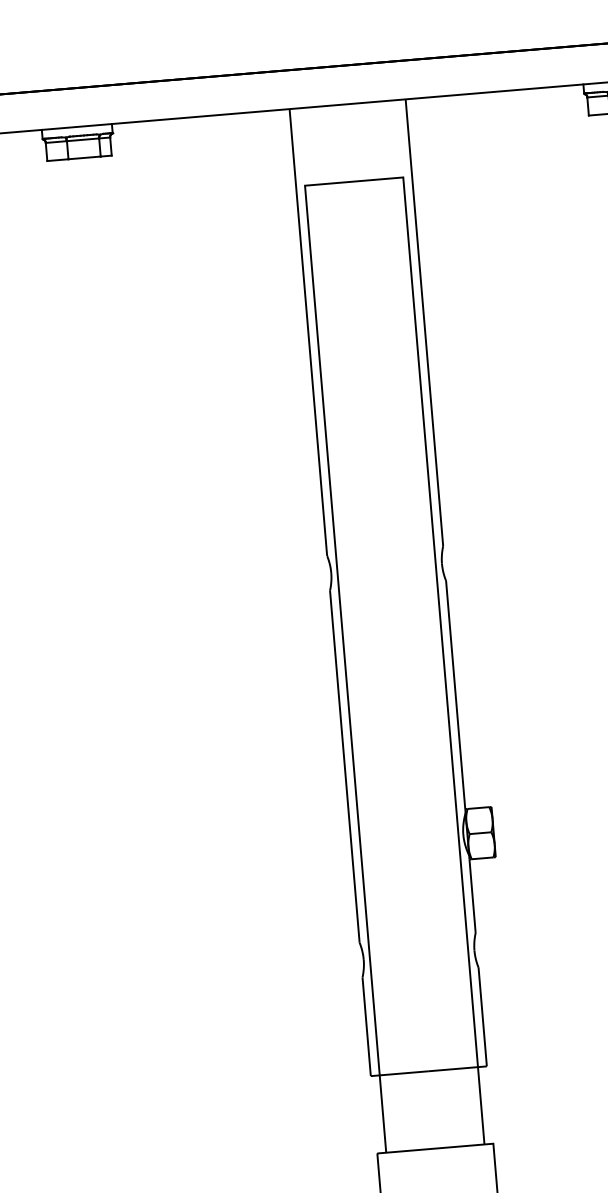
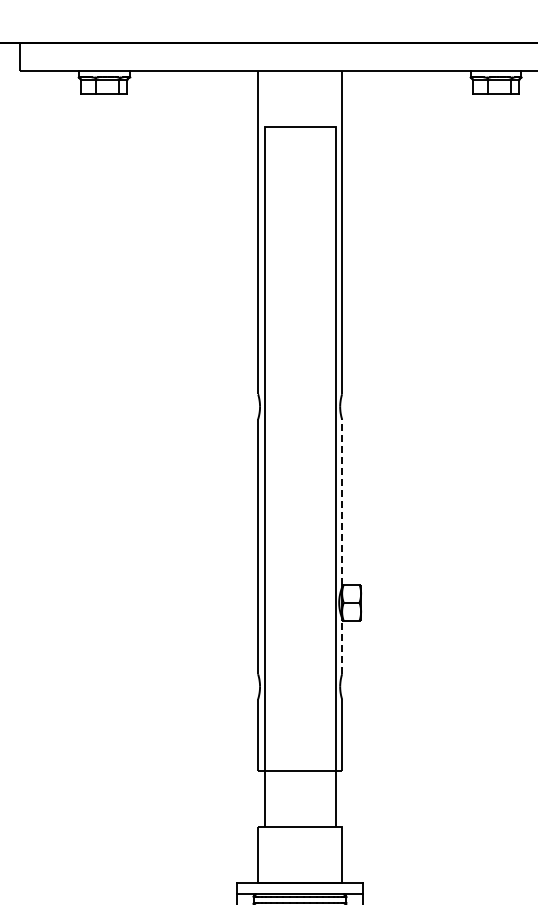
line: (456, 694) -> (342, 501), solid -> dashed
line: (473, 896) -> (342, 647), solid -> dashed

